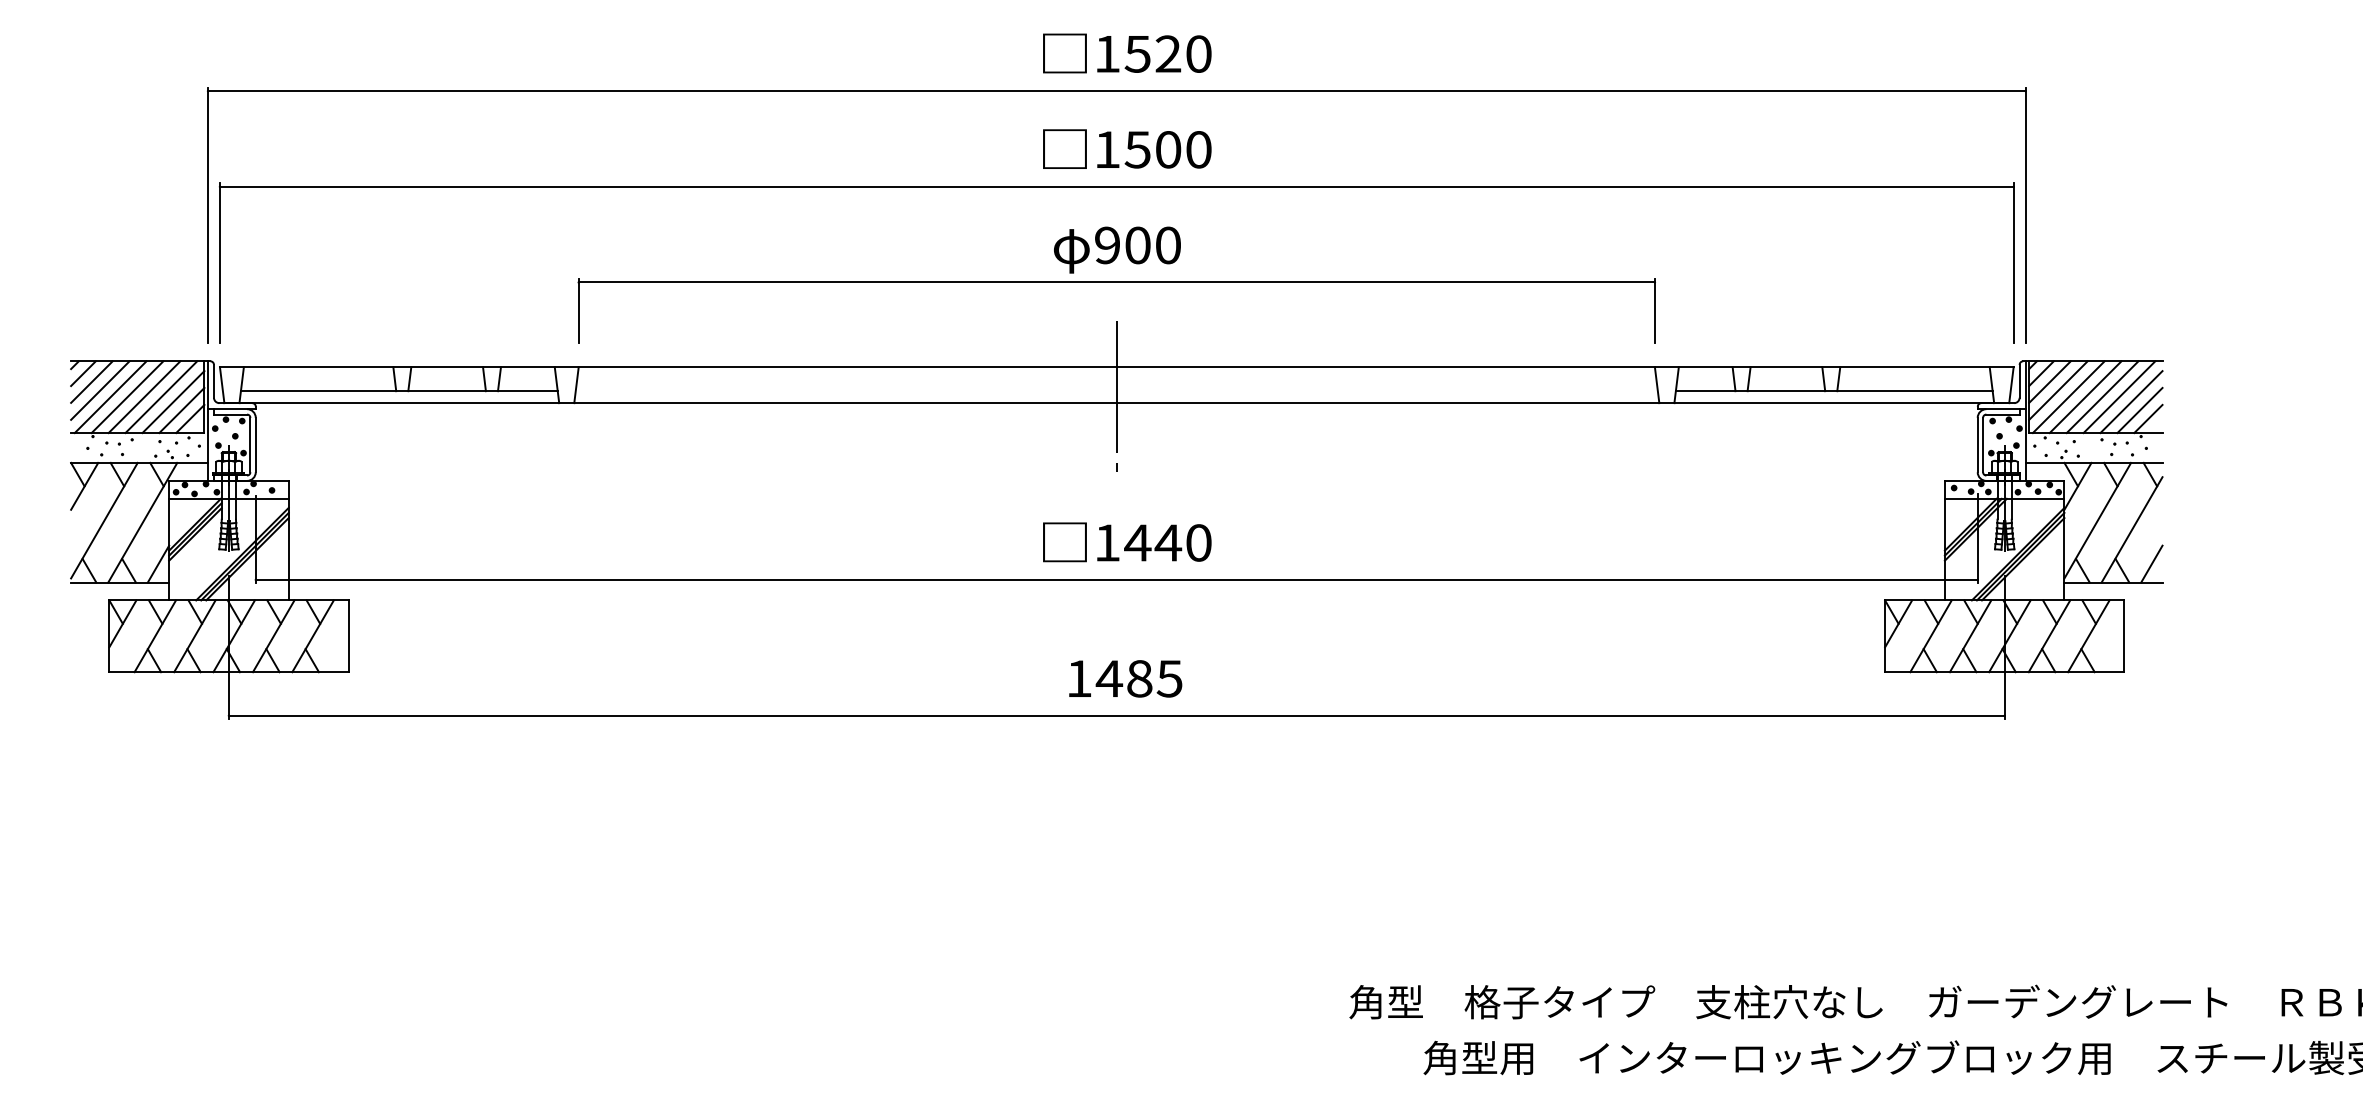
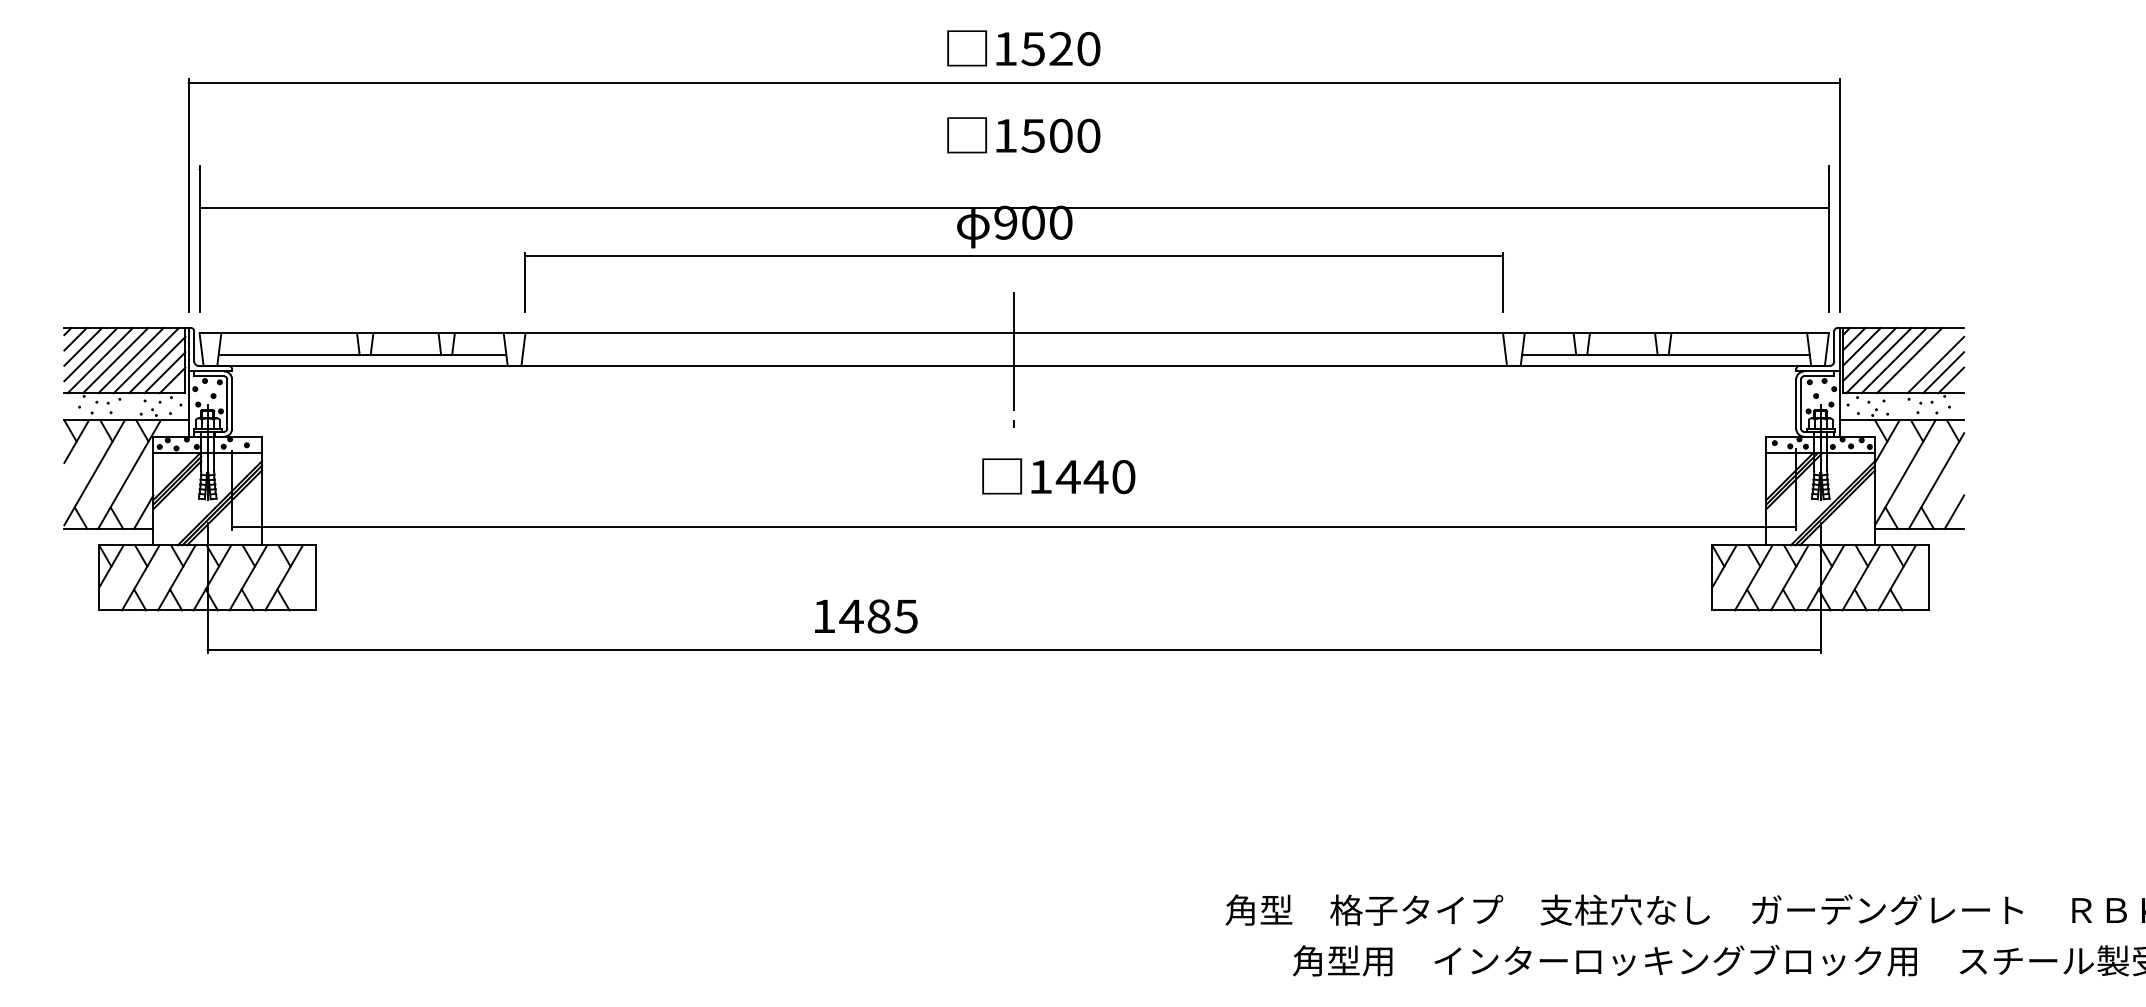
line: (1115, 186) -> (1013, 207), moved
line: (2118, 397) -> (1924, 360), removed
text: (1127, 542) -> (1058, 476), moved
text: (1125, 678) -> (866, 616), moved

